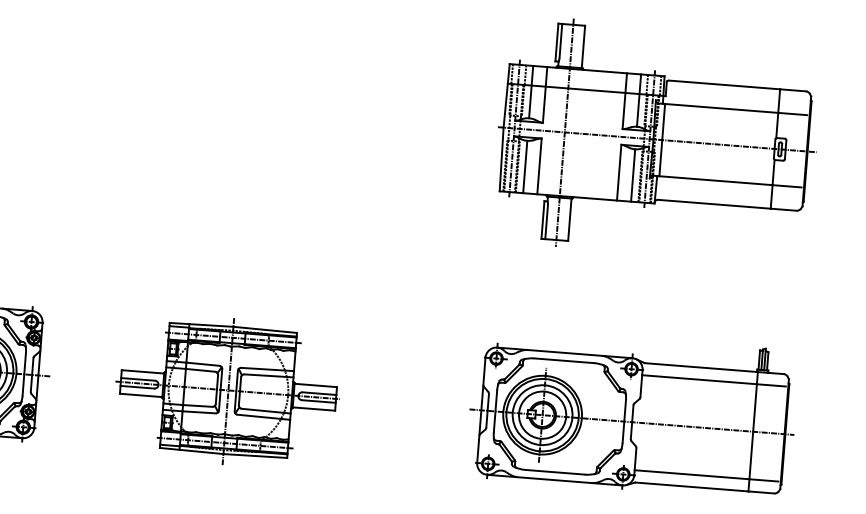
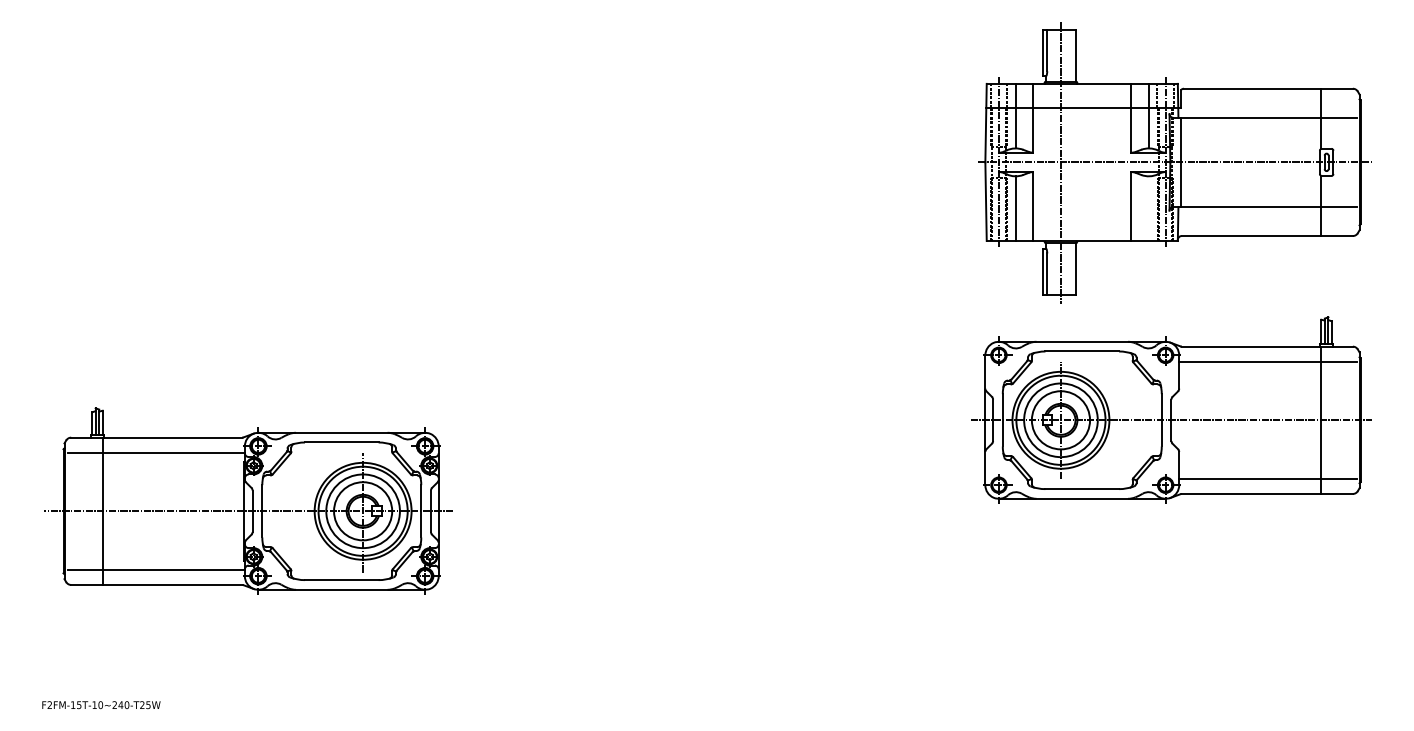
line: (632, 175) -> (1148, 208), removed
part: (227, 391) -> (672, 512), removed
part: (632, 413) -> (1171, 409), moved

